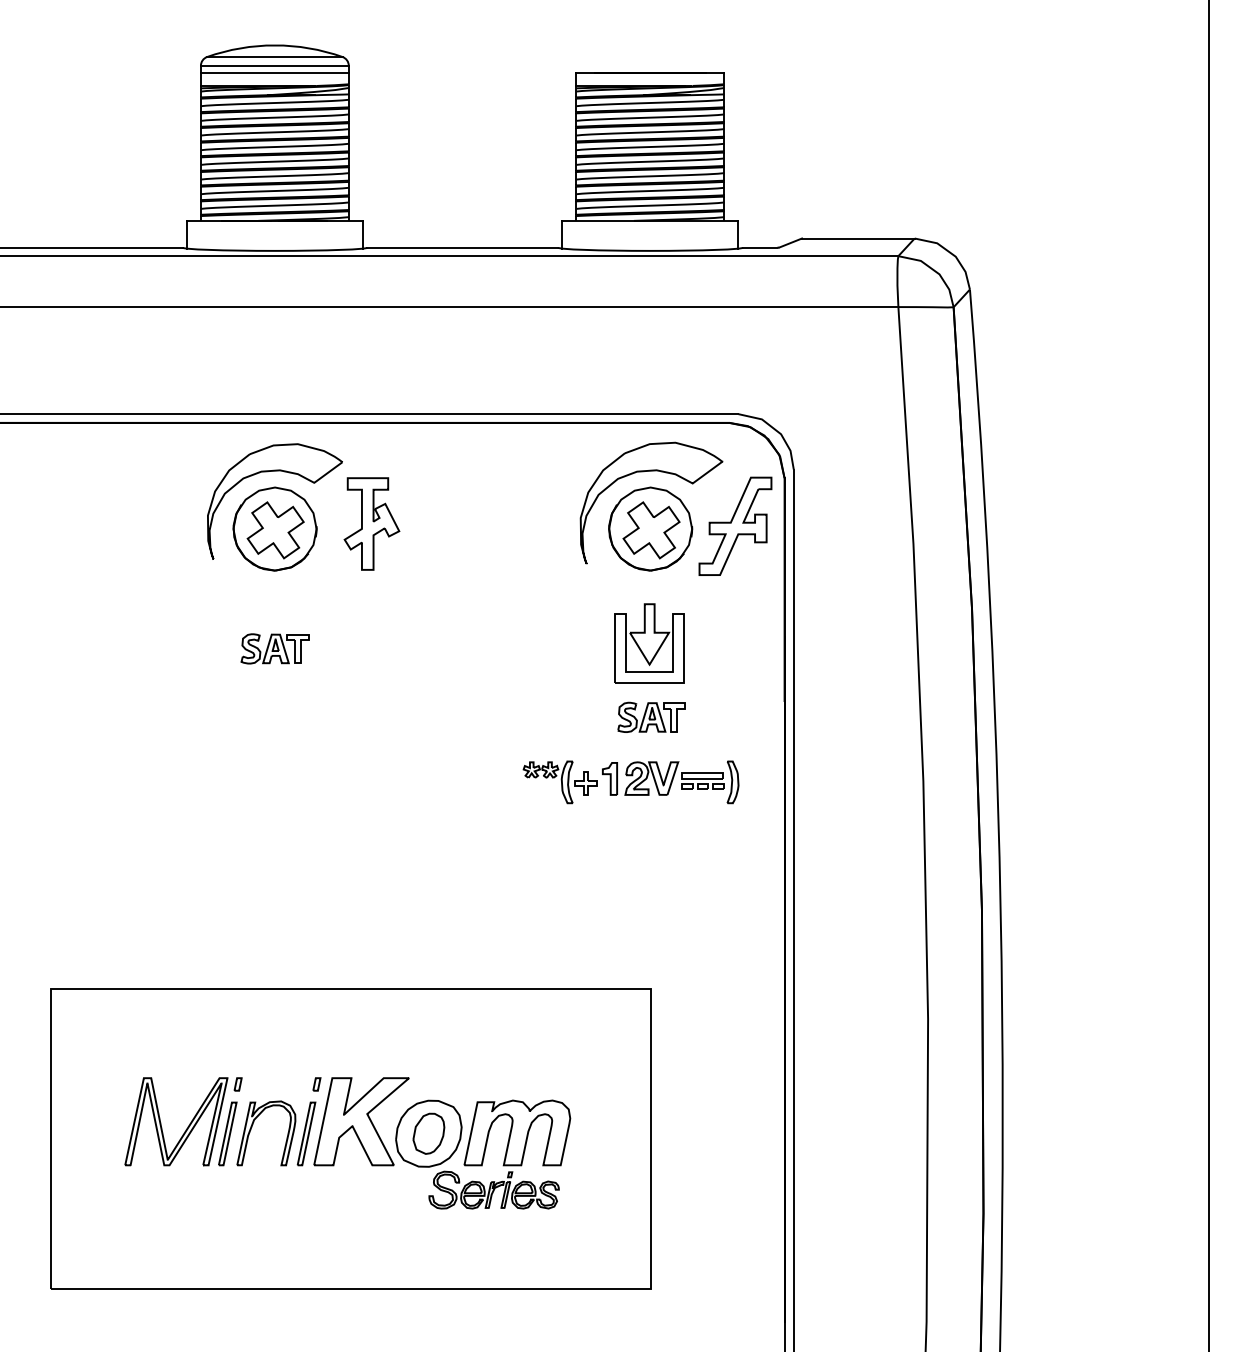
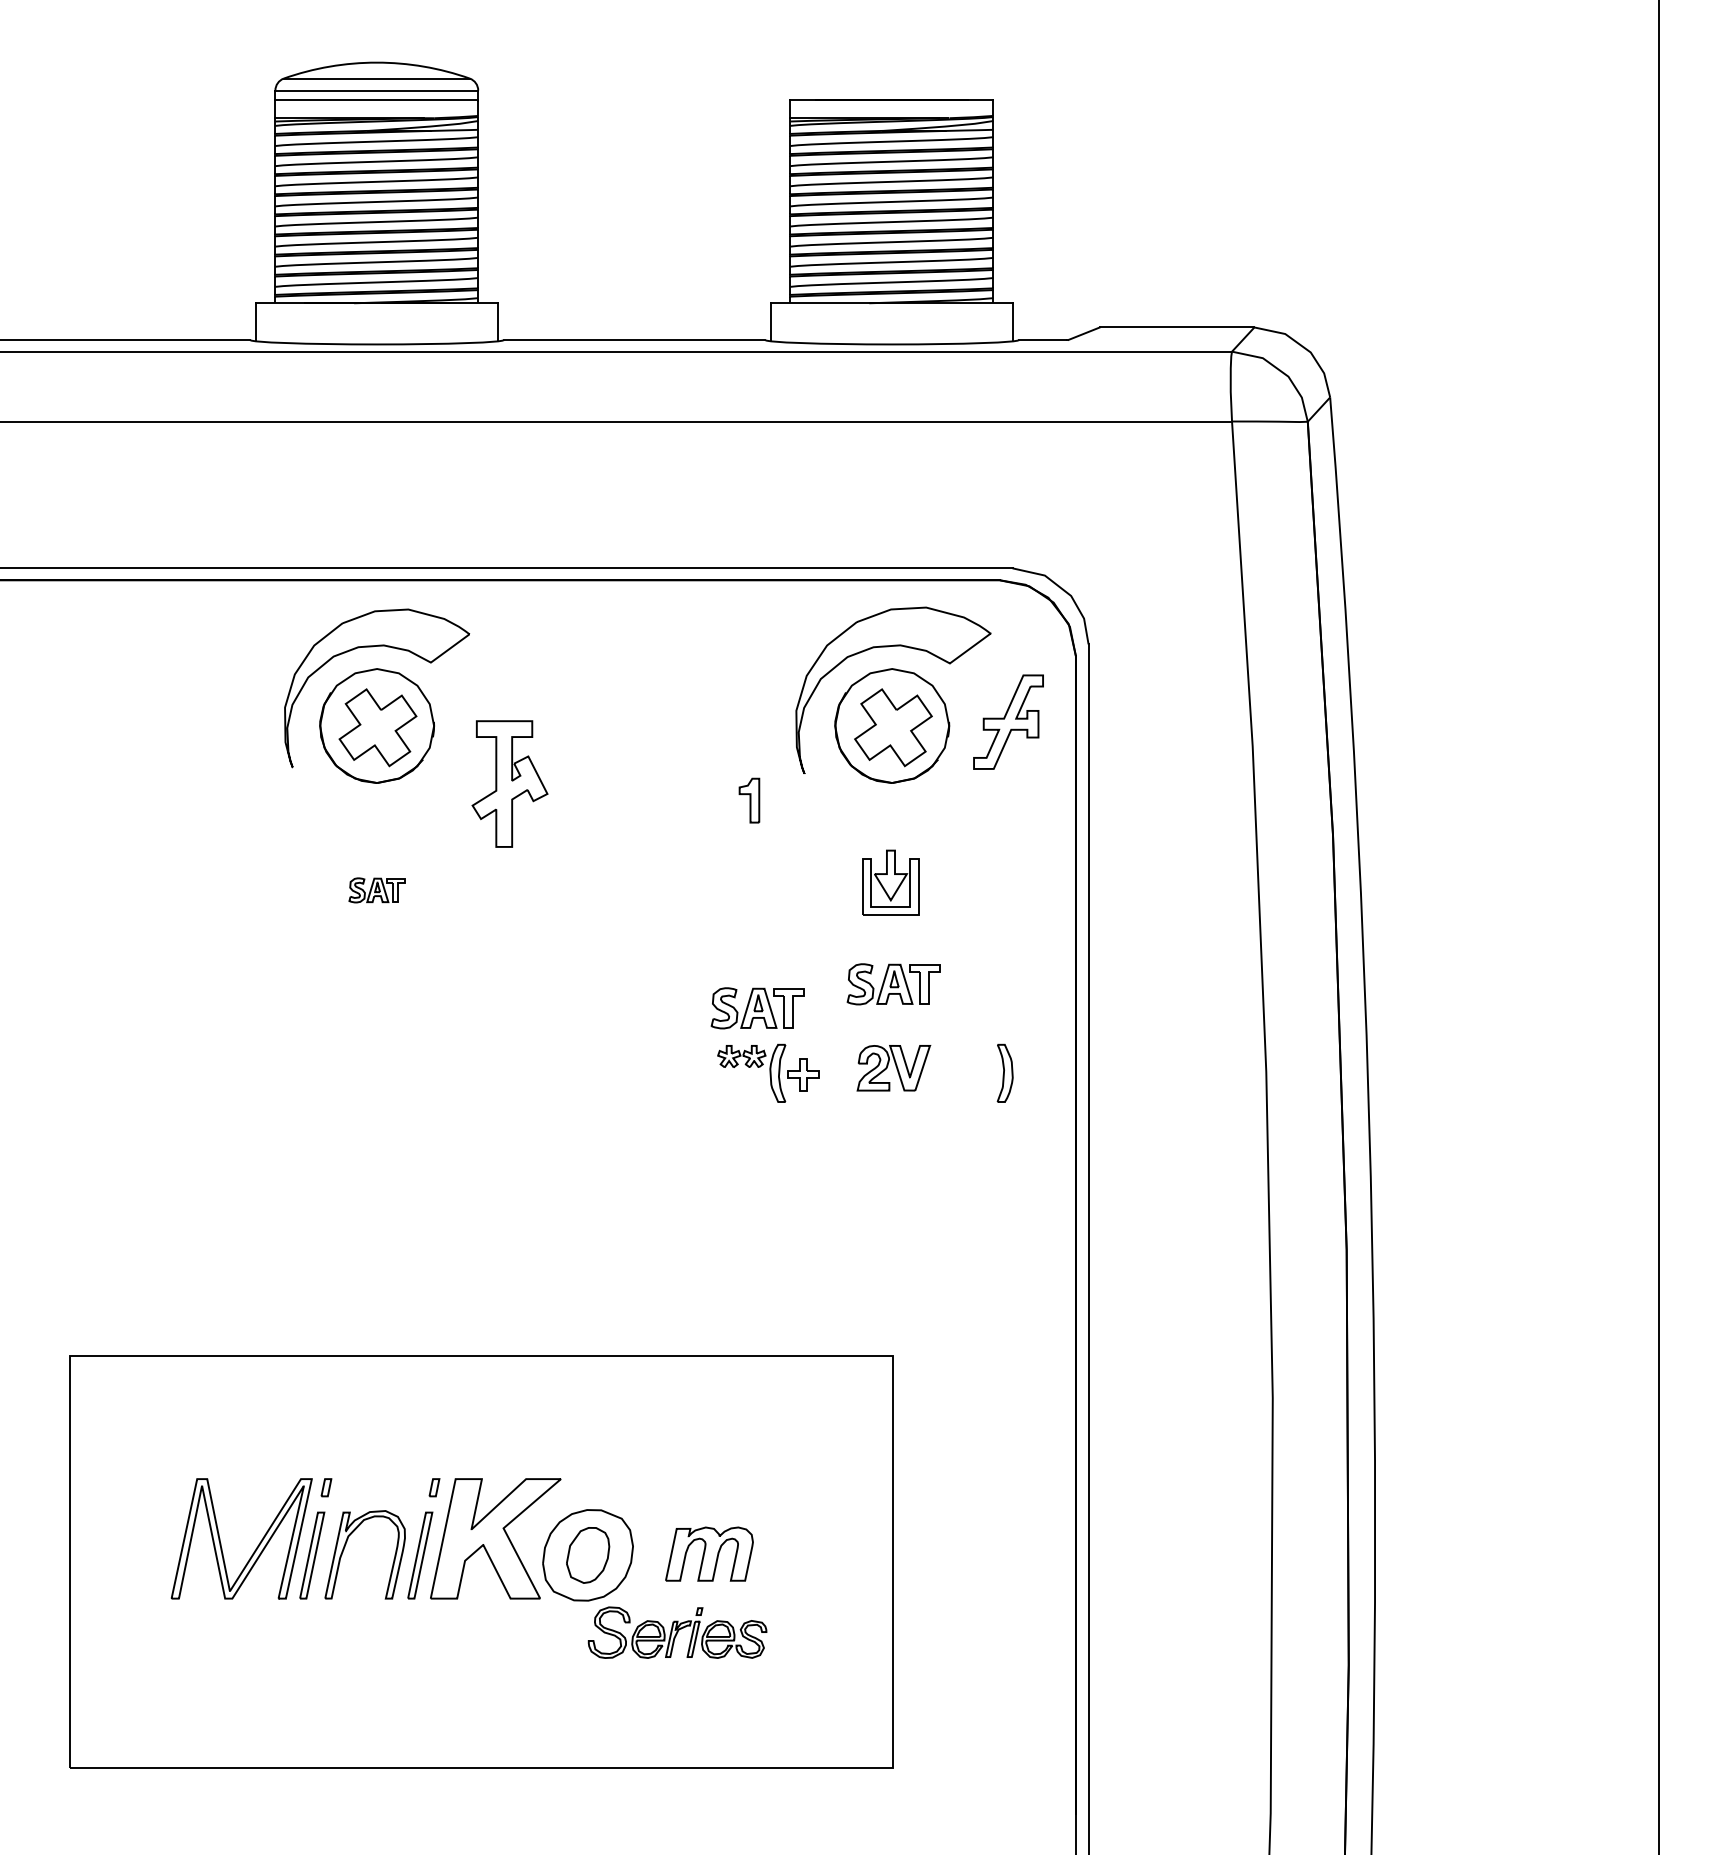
part: (371, 523) -> (509, 783), moved
part: (735, 525) -> (1008, 721), size x0.7
part: (649, 643) -> (890, 882), size x0.6
part: (274, 649) -> (376, 890), size x0.6
part: (552, 735) -> (757, 1008), added
part: (610, 778) -> (749, 800), moved
part: (703, 780) -> (964, 1071), removed
part: (517, 1132) -> (709, 1553), size x0.6

